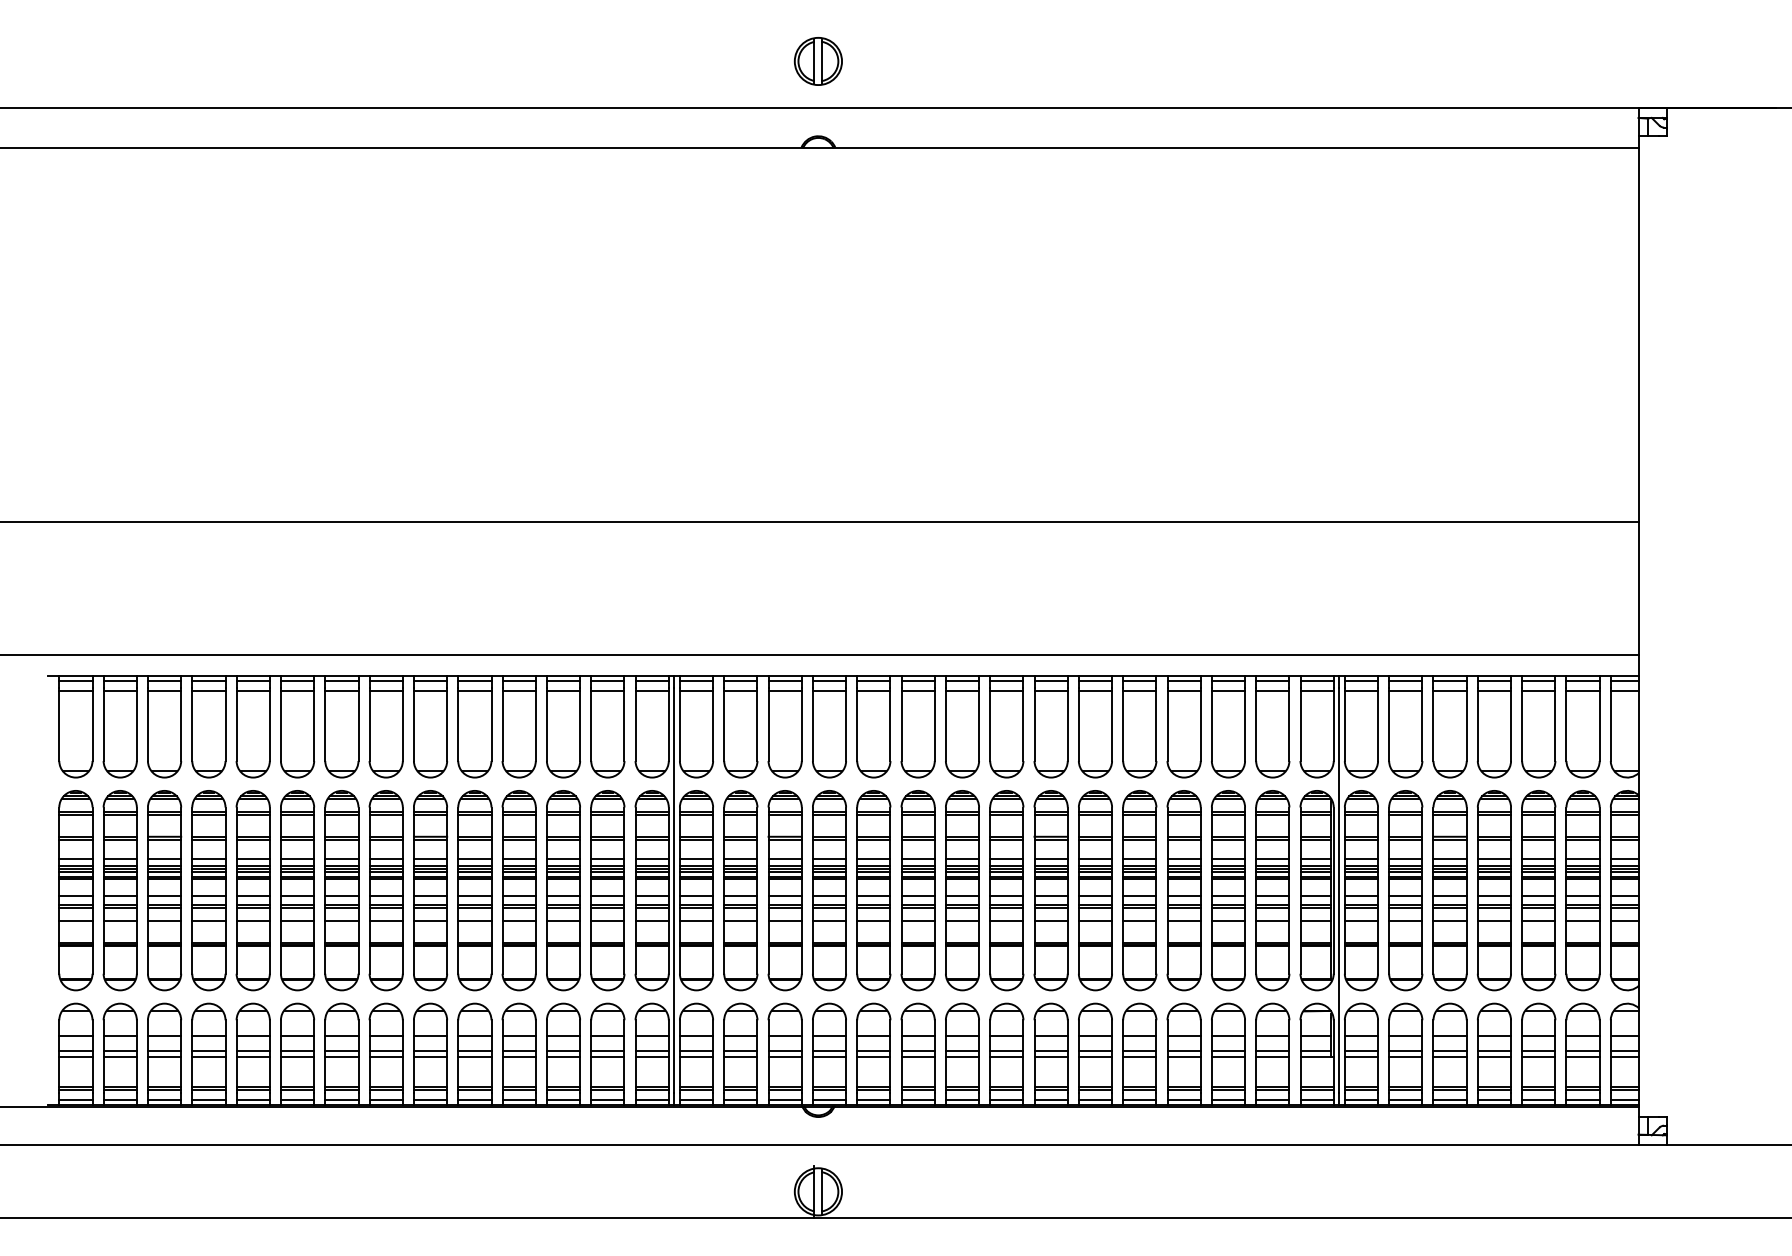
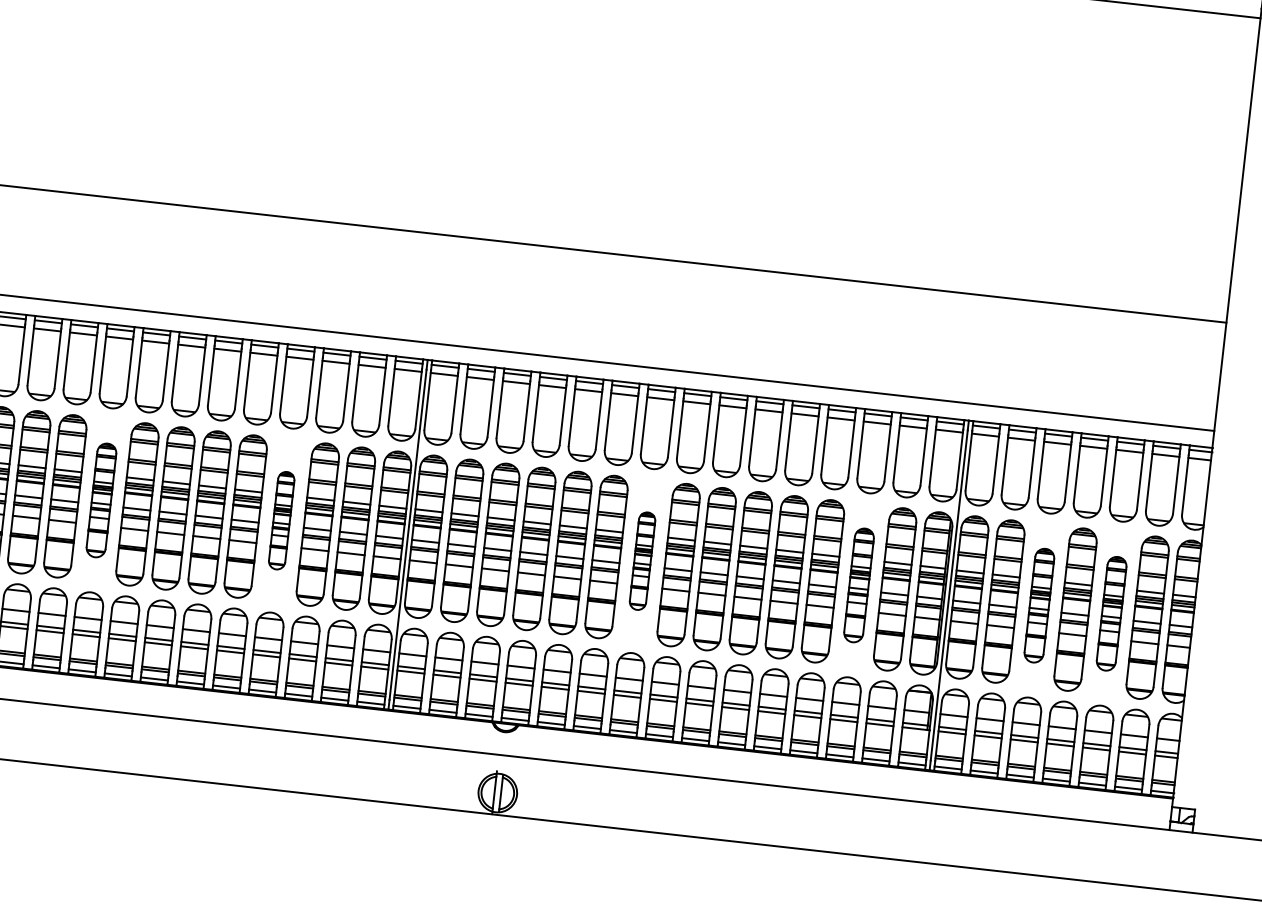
part: (297, 890) -> (101, 500), size x0.7
part: (518, 890) -> (281, 520), size x0.6
part: (962, 890) -> (642, 560), size x0.6
part: (1228, 890) -> (859, 585), size x0.7
part: (1449, 890) -> (1038, 605), size x0.7
part: (1538, 890) -> (1111, 613), size x0.7

